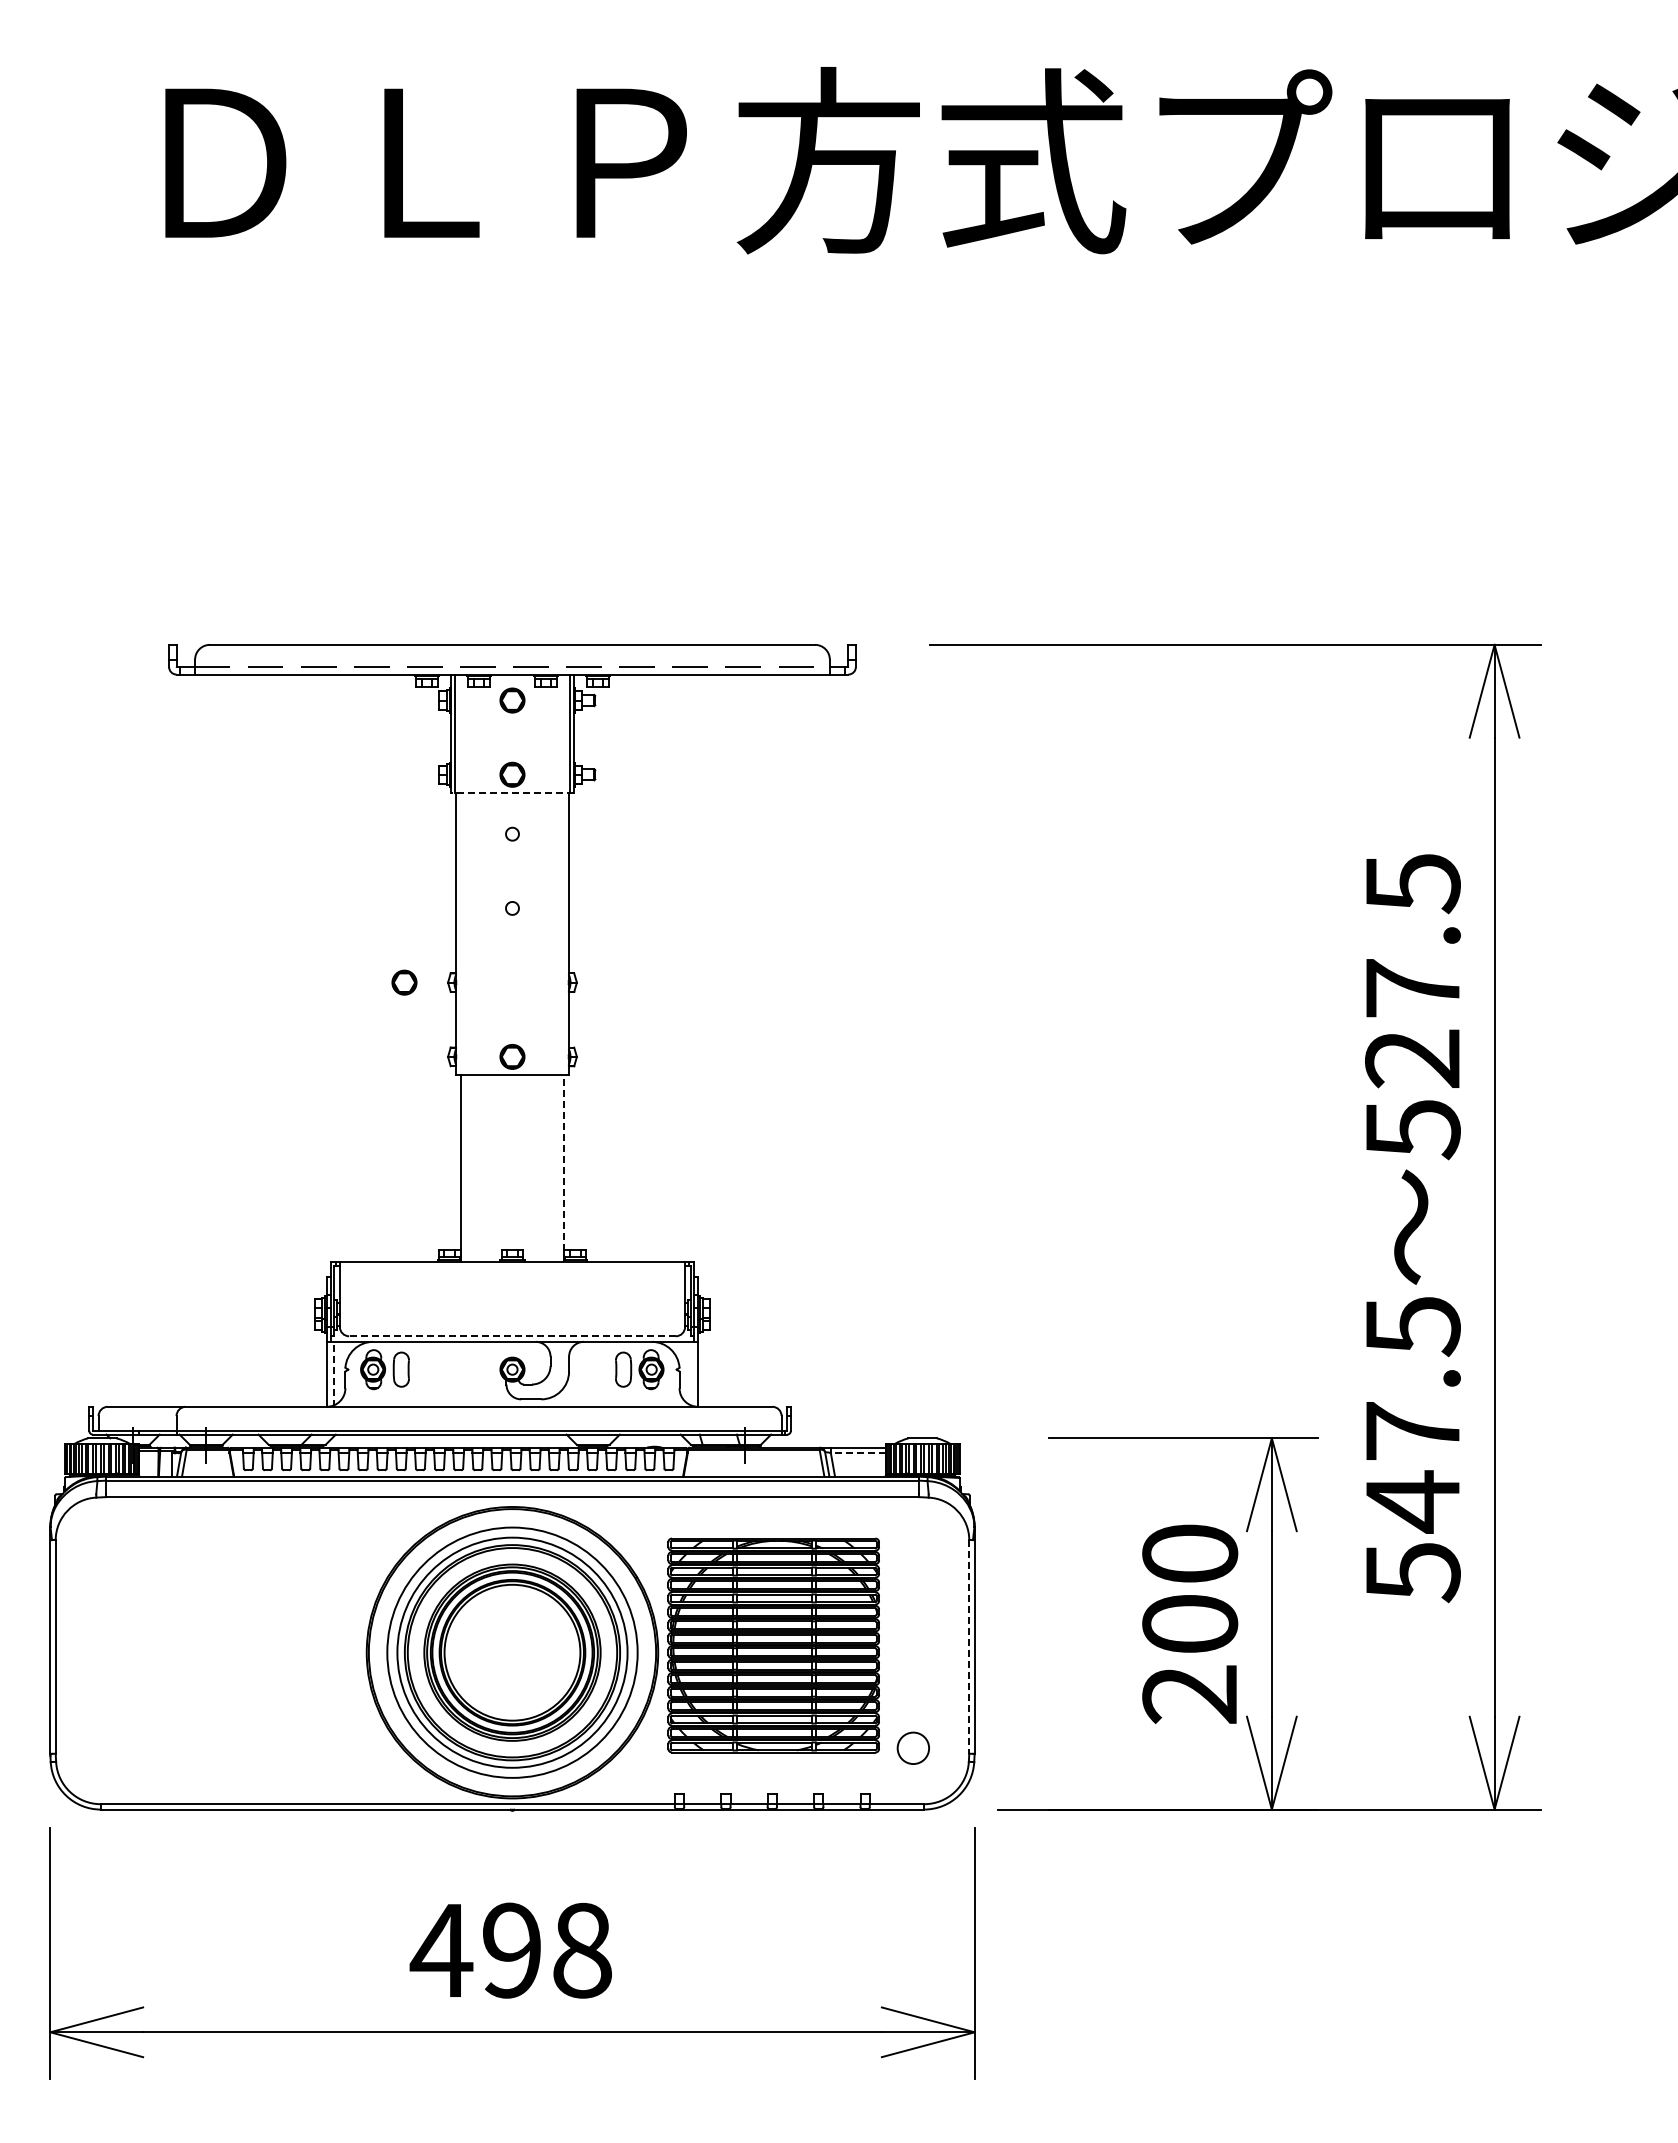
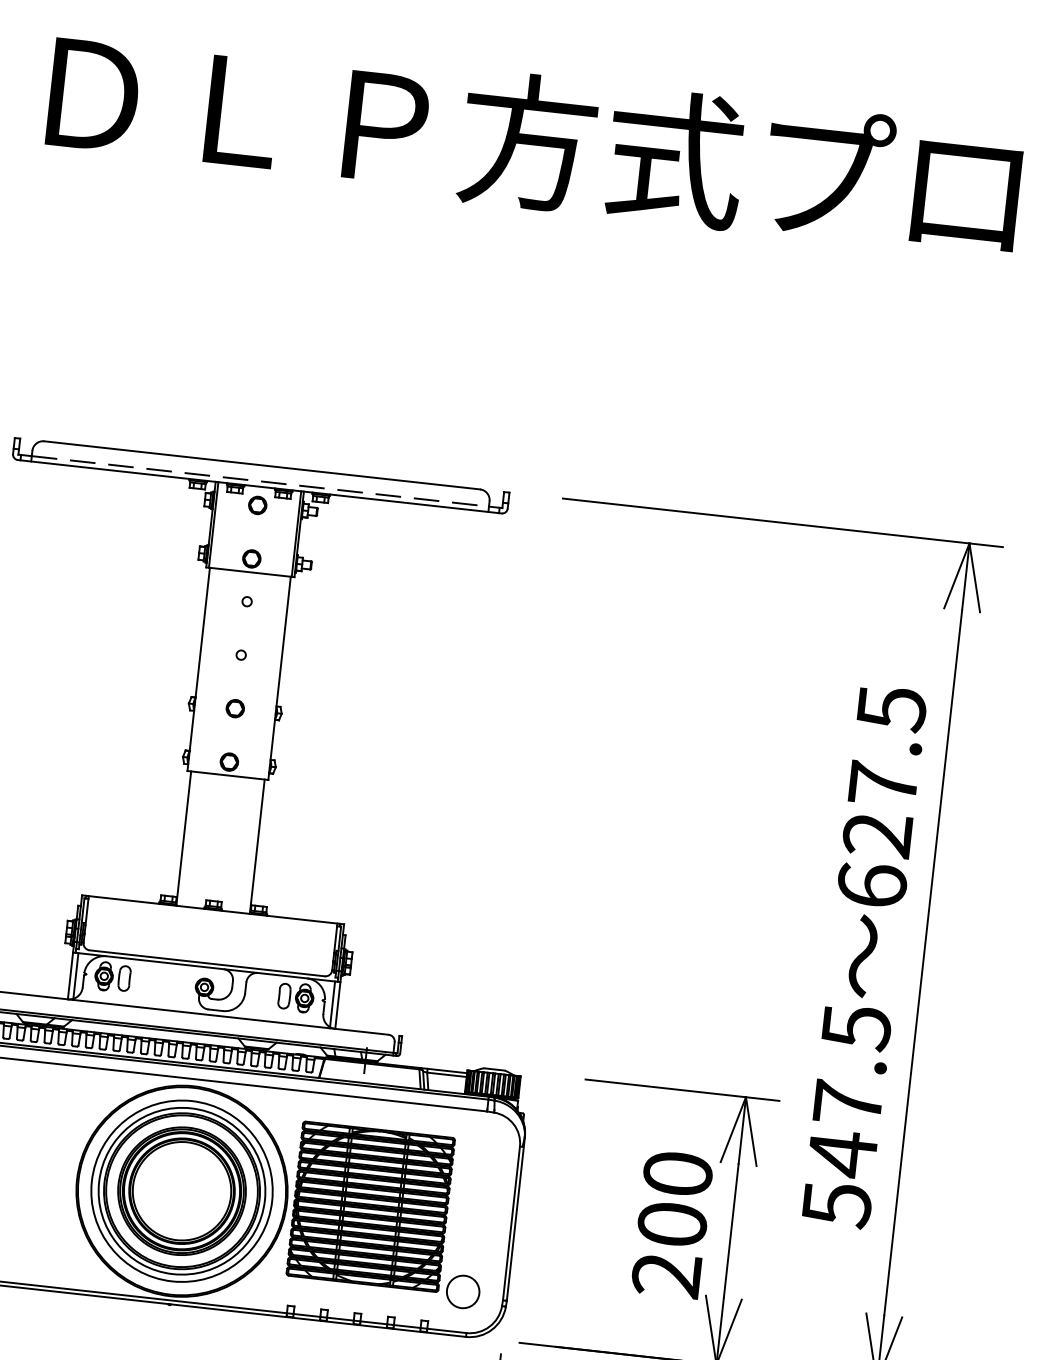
line: (511, 793) -> (249, 572), dashed -> solid
part: (404, 982) -> (235, 708), moved
text: (1412, 1129) -> (871, 885), 527.5 -> 627.5
line: (563, 1168) -> (257, 846), dashed -> solid
line: (511, 1336) -> (206, 963), dashed -> solid
line: (334, 1373) -> (76, 975), dashed -> solid
line: (690, 1373) -> (332, 1004), added
line: (857, 1452) -> (446, 1074), dashed -> solid
line: (969, 1646) -> (511, 1223), dashed -> solid
circle: (912, 1747) -> (462, 1291), size x1.43

